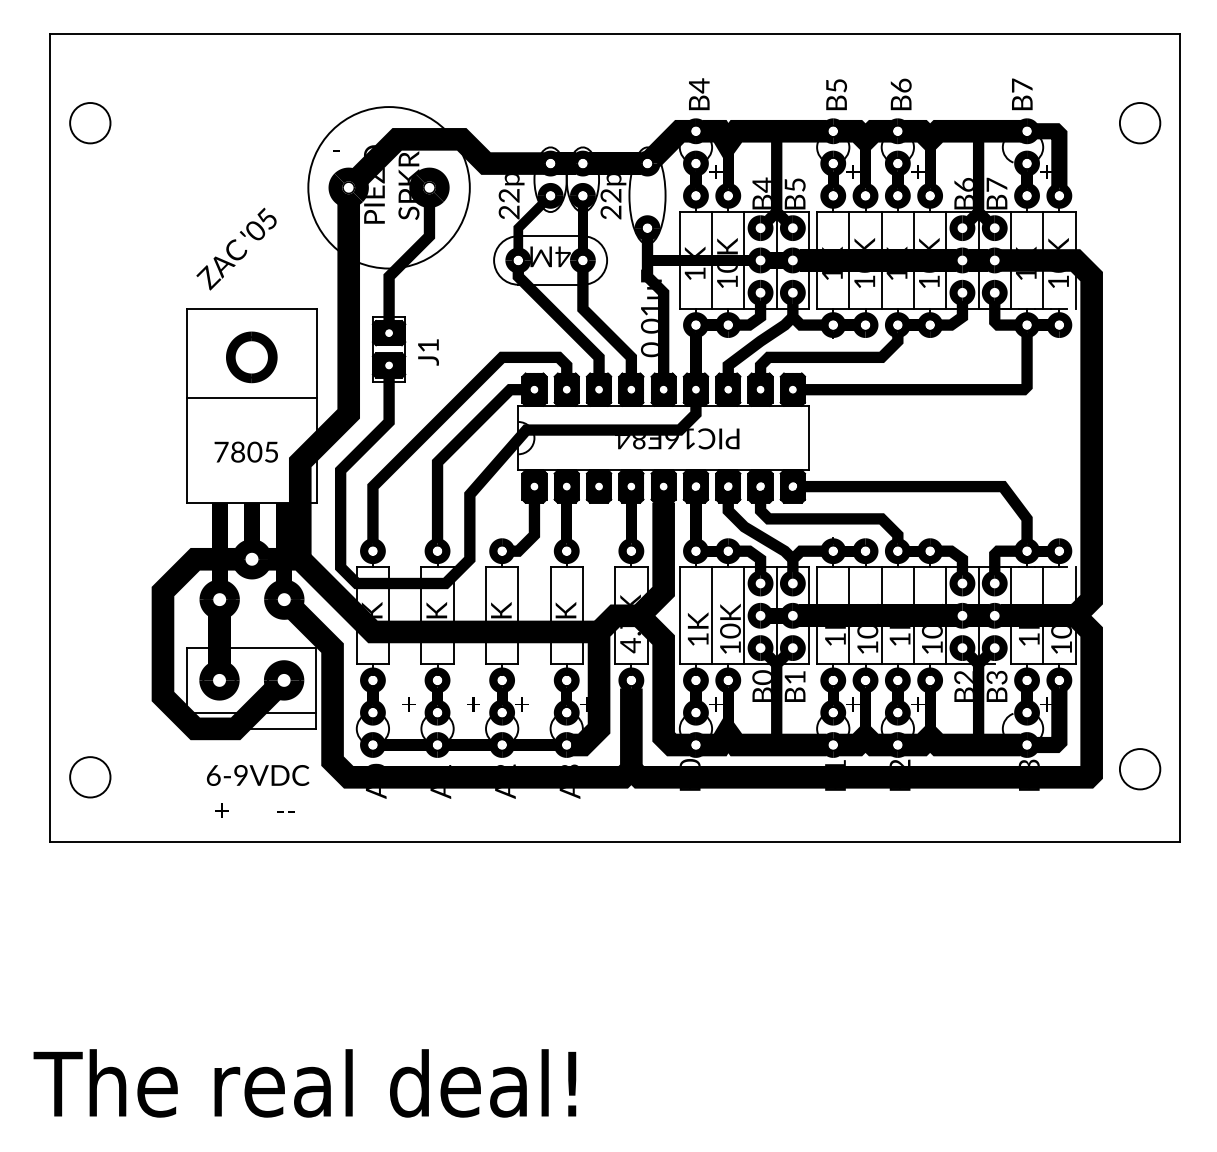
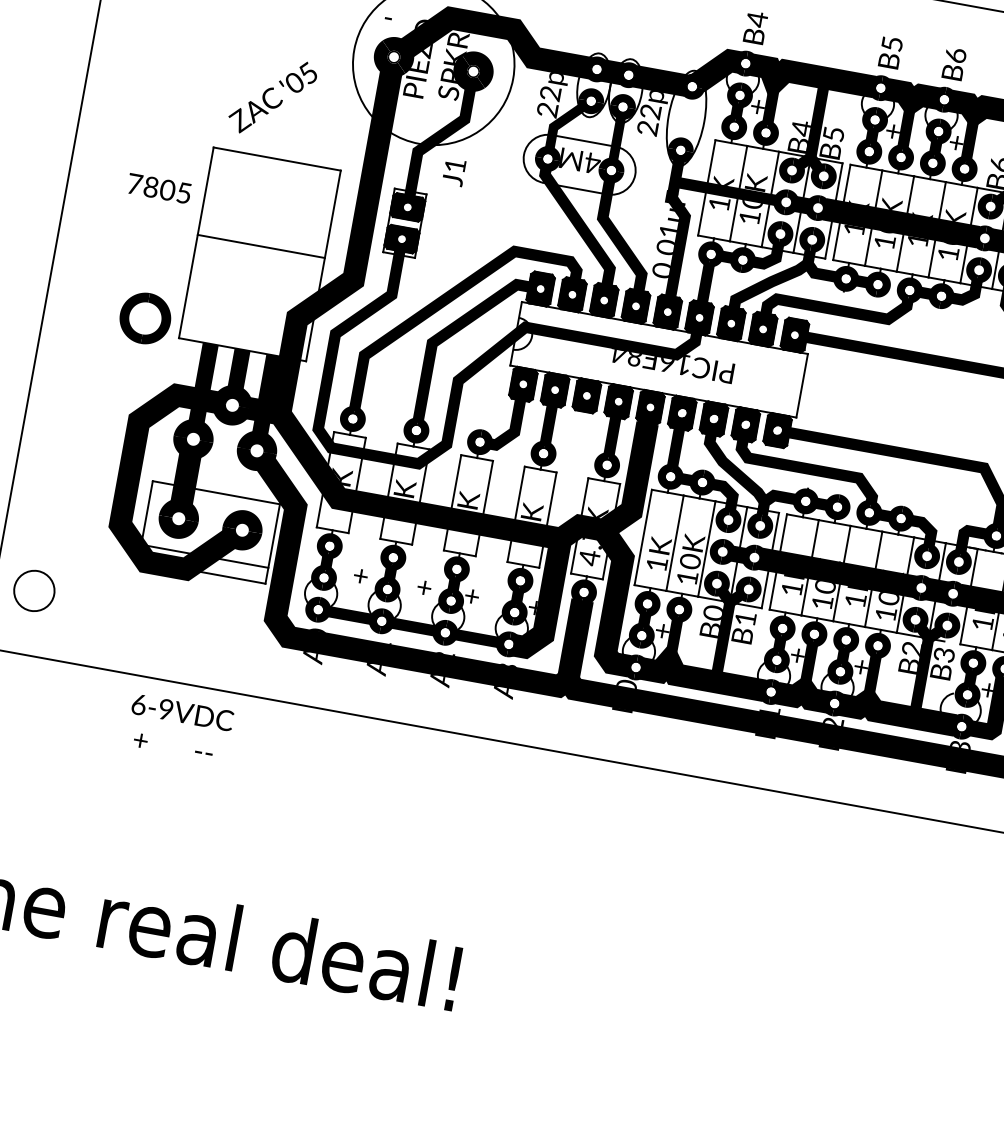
text: (428, 352) -> (454, 172), moved
part: (251, 357) -> (145, 318), moved
text: (245, 451) -> (158, 187), moved
text: (258, 791) -> (180, 728), moved

